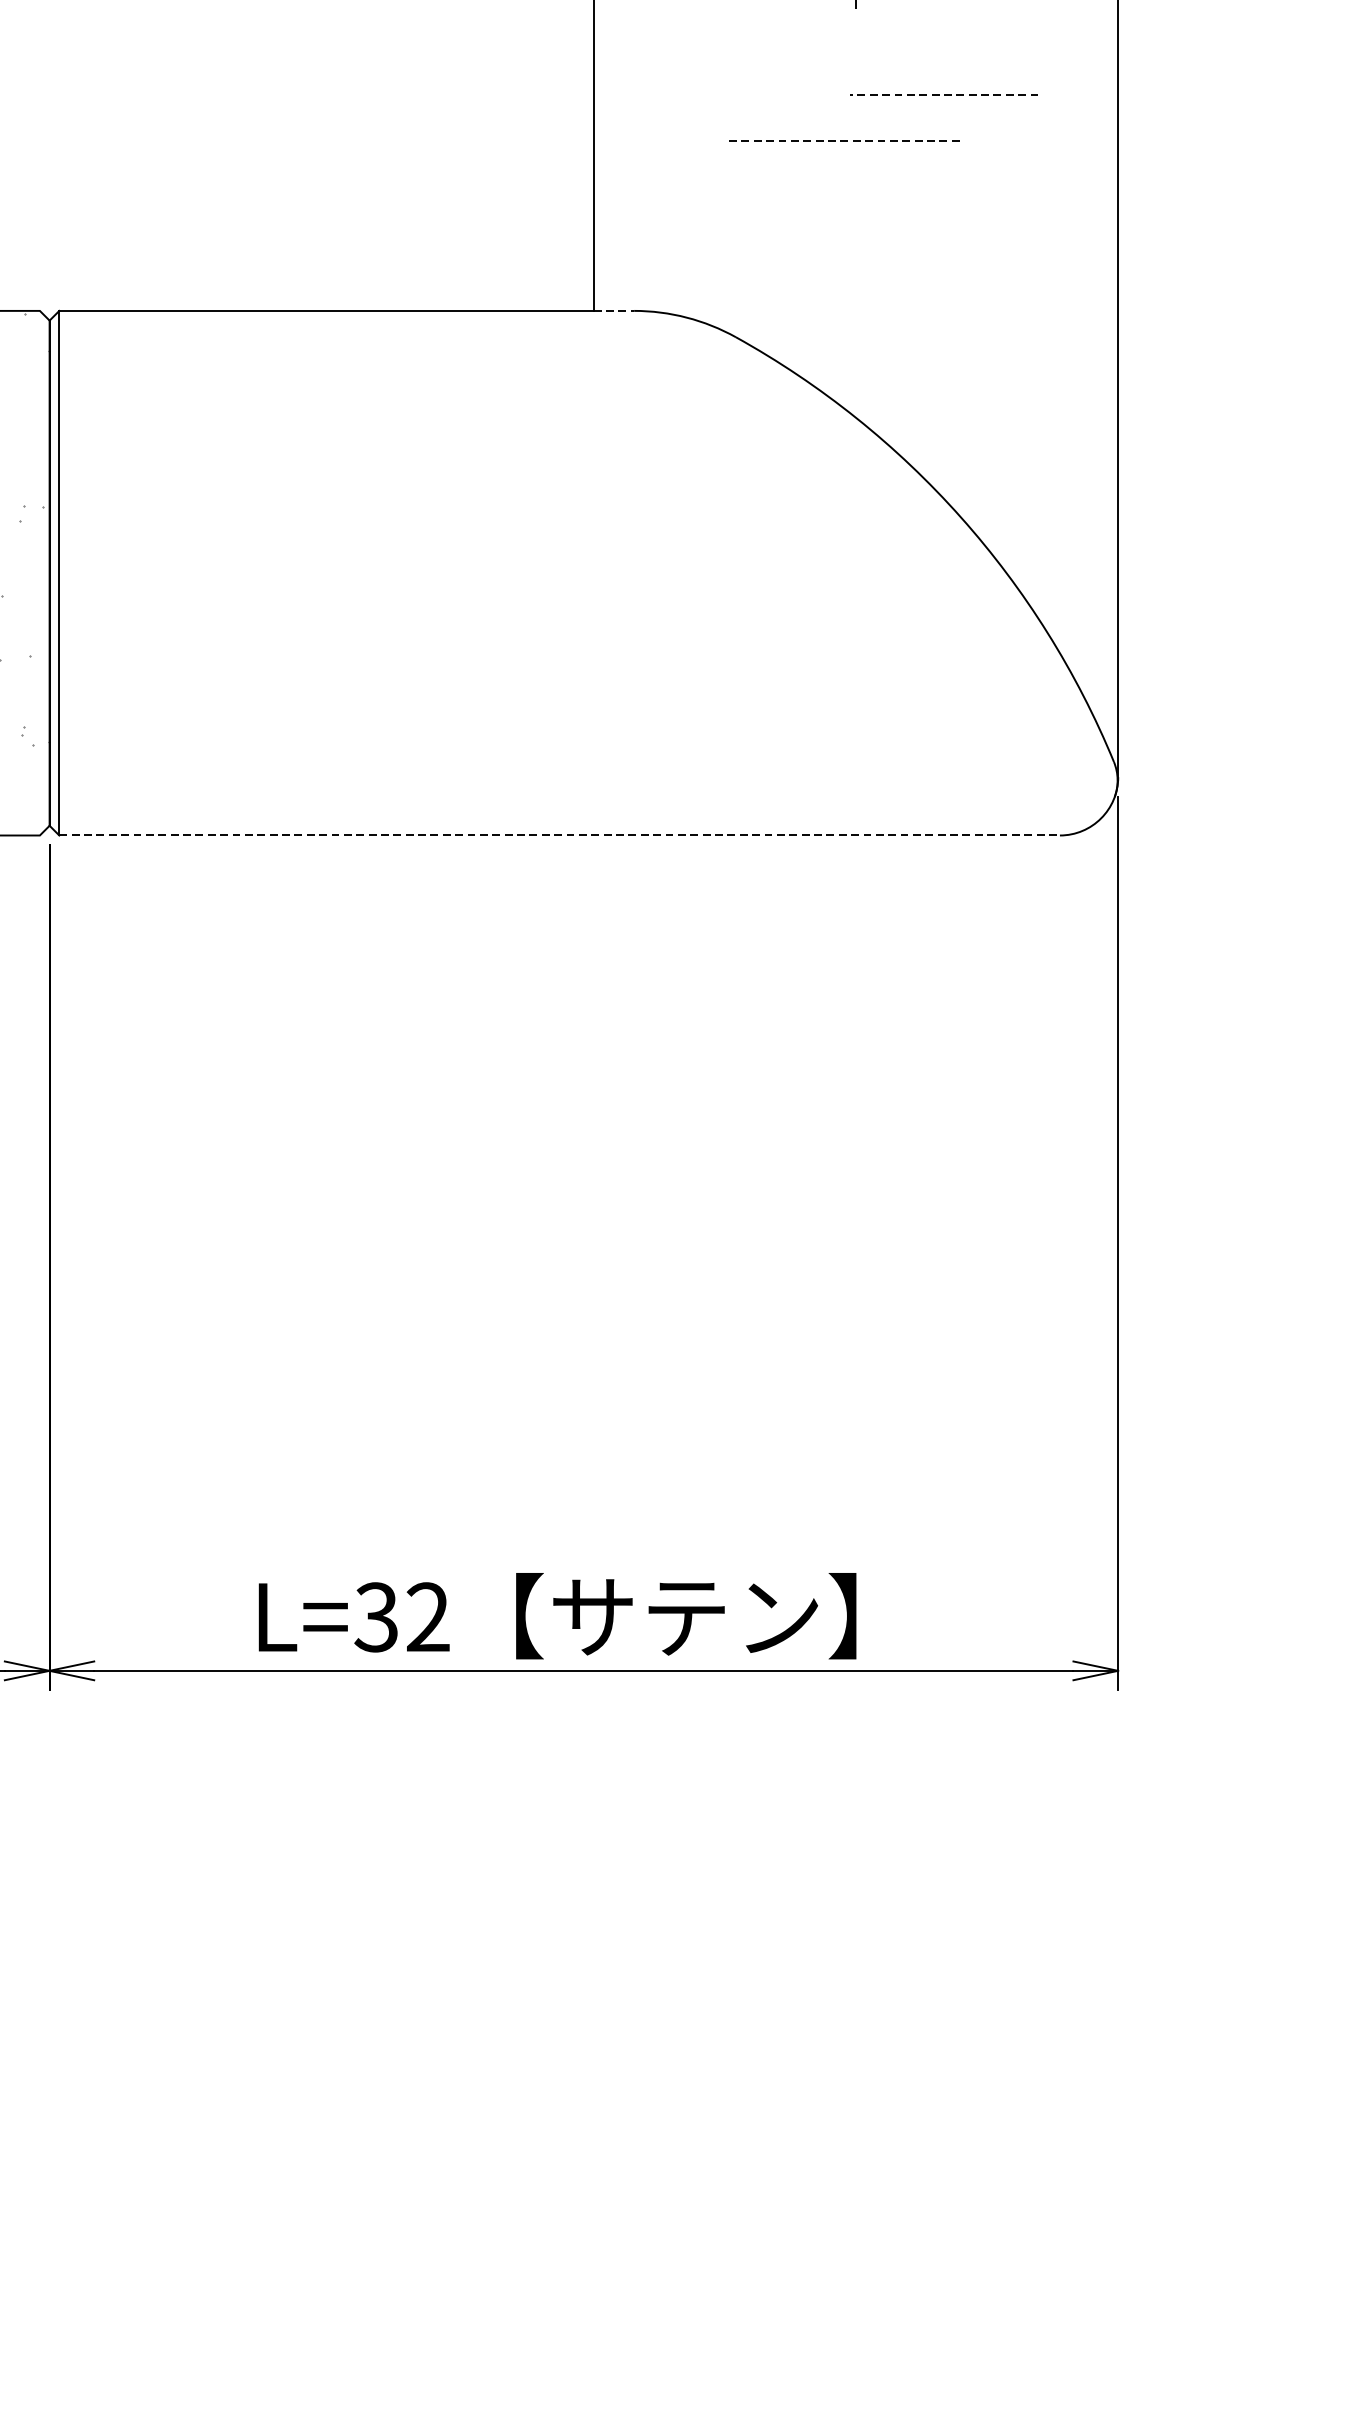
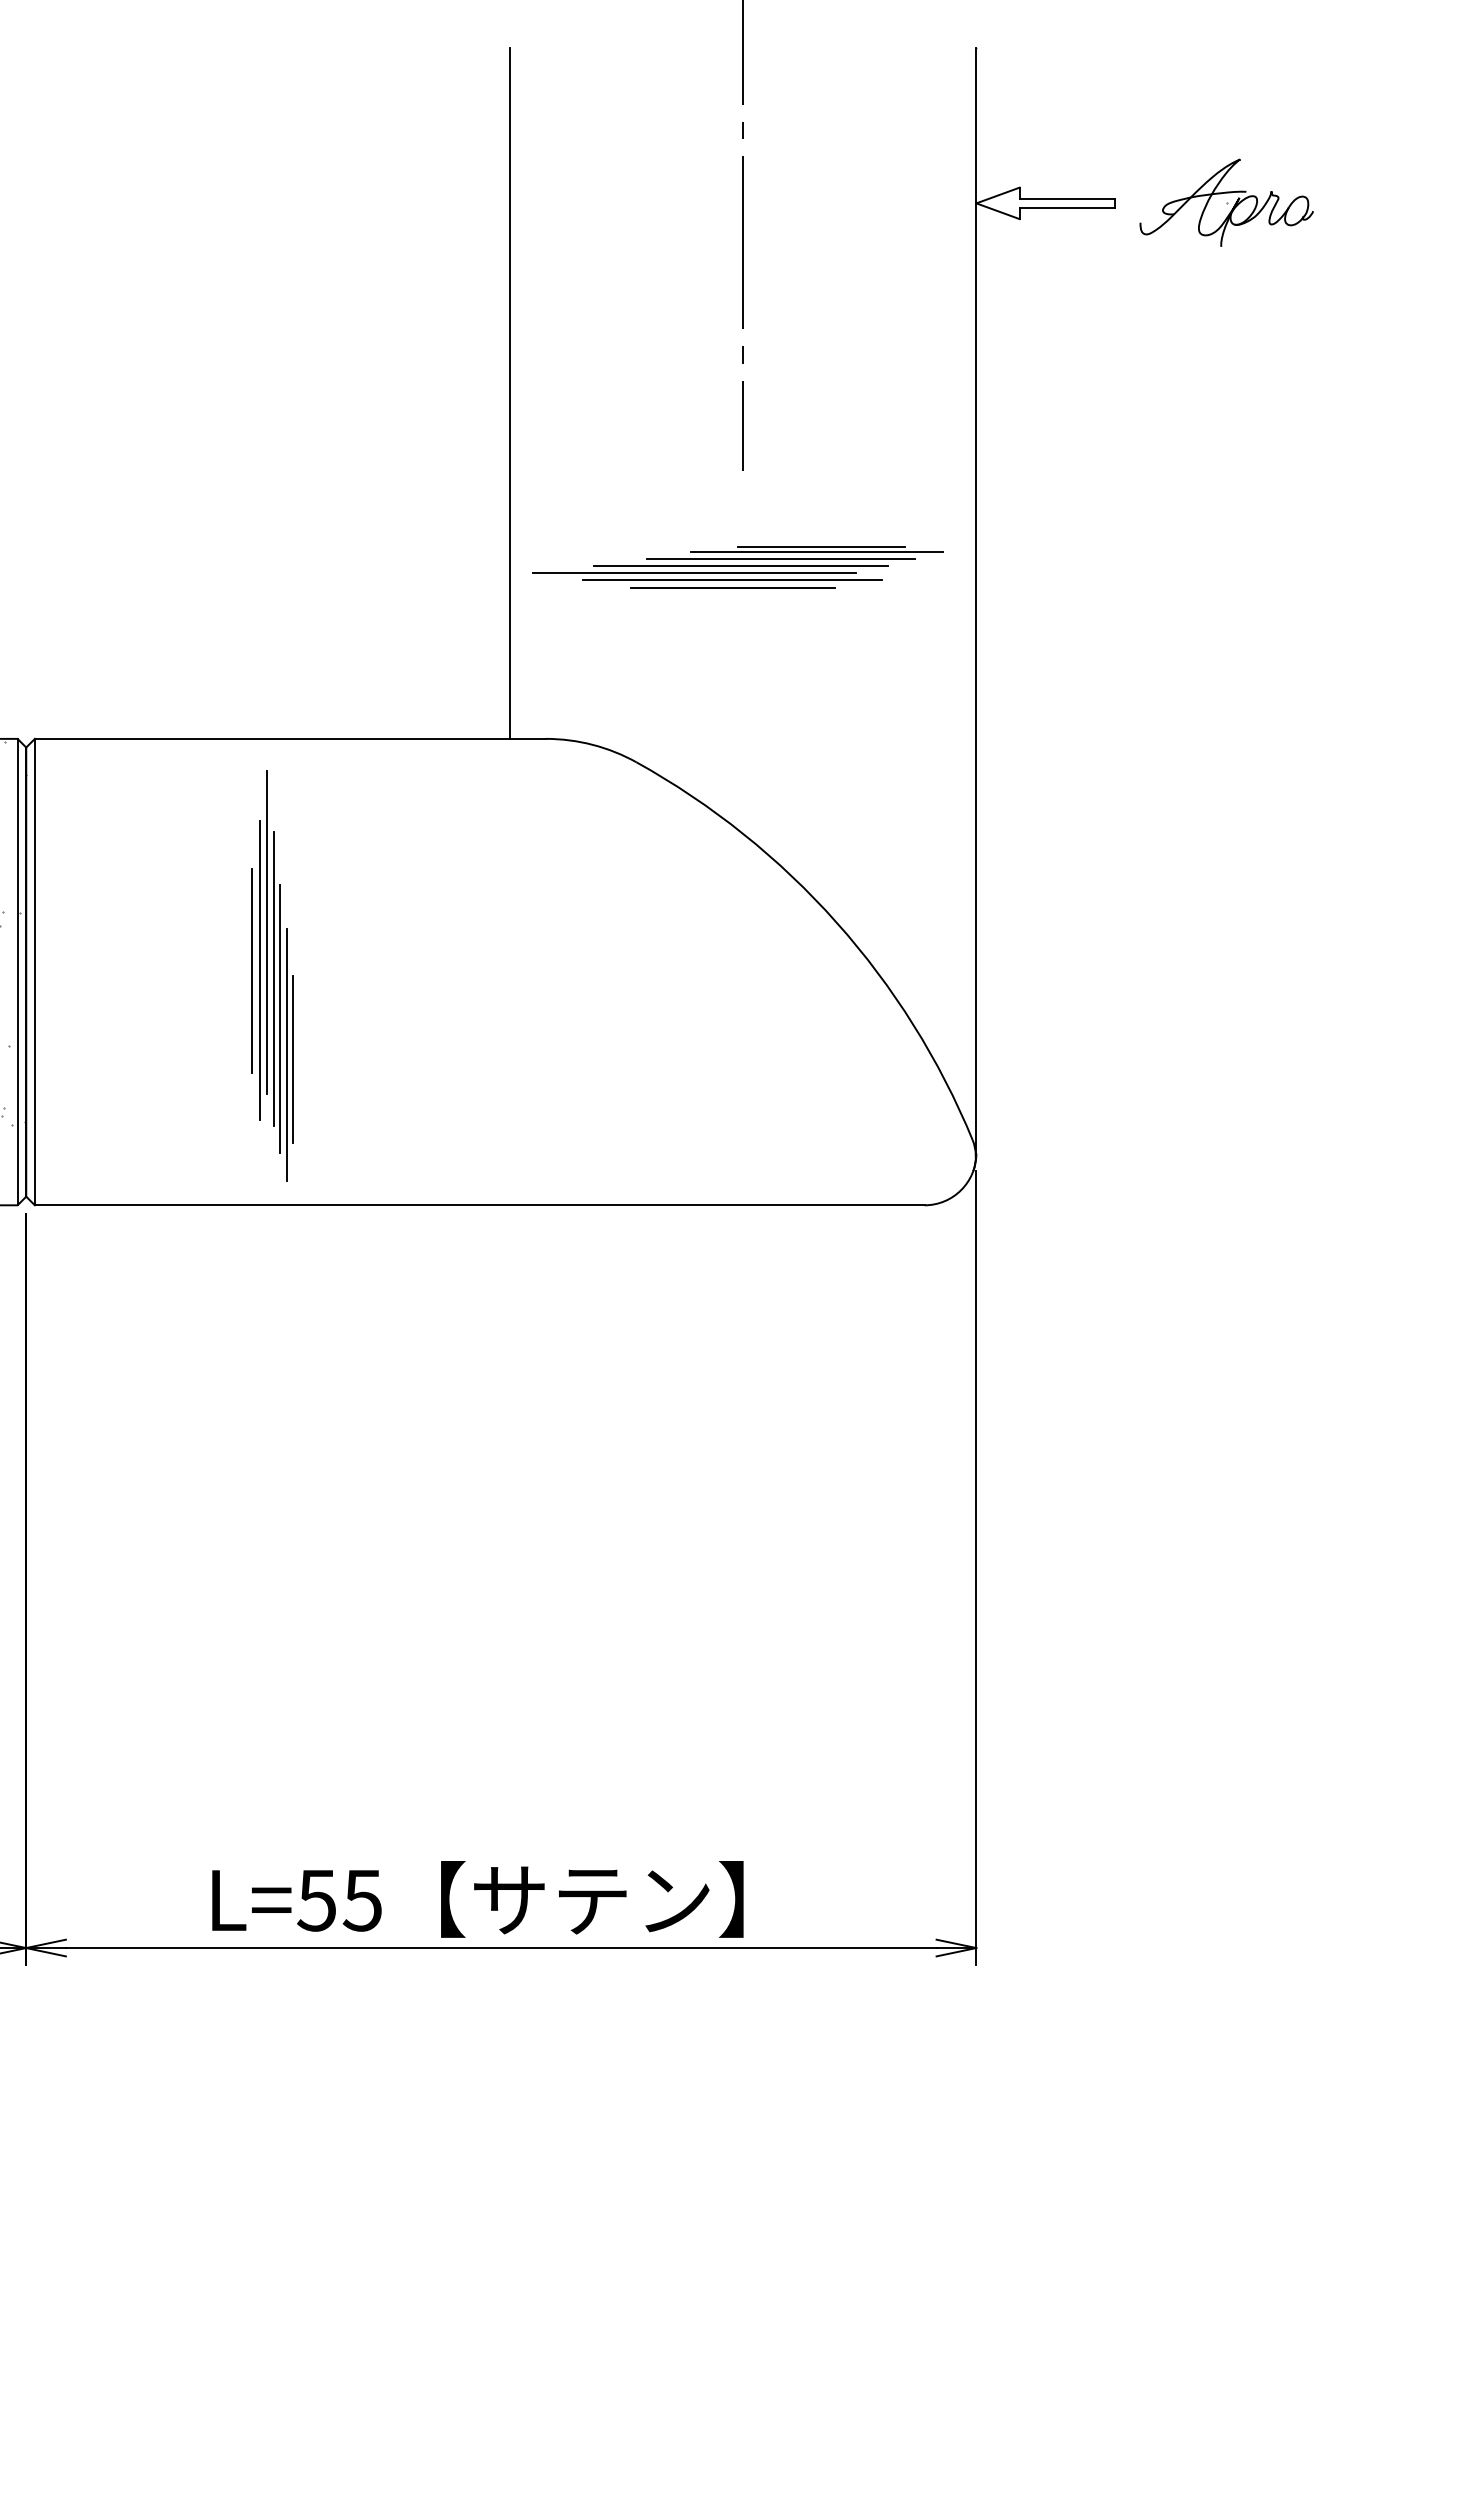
line: (944, 94) -> (821, 546), dashed -> solid
line: (938, 101) -> (816, 552), added
line: (899, 109) -> (781, 559), added
line: (852, 117) -> (740, 566), added
line: (801, 123) -> (694, 572), added
line: (843, 131) -> (732, 579), added
line: (843, 141) -> (732, 588), dashed -> solid
line: (614, 310) -> (528, 738), dashed -> solid
line: (39, 572) -> (17, 971), added
part: (326, 577) -> (272, 975), added
line: (559, 835) -> (479, 1205), dashed -> solid
text: (401, 1617) -> (339, 1900), L=32 -> L=55

